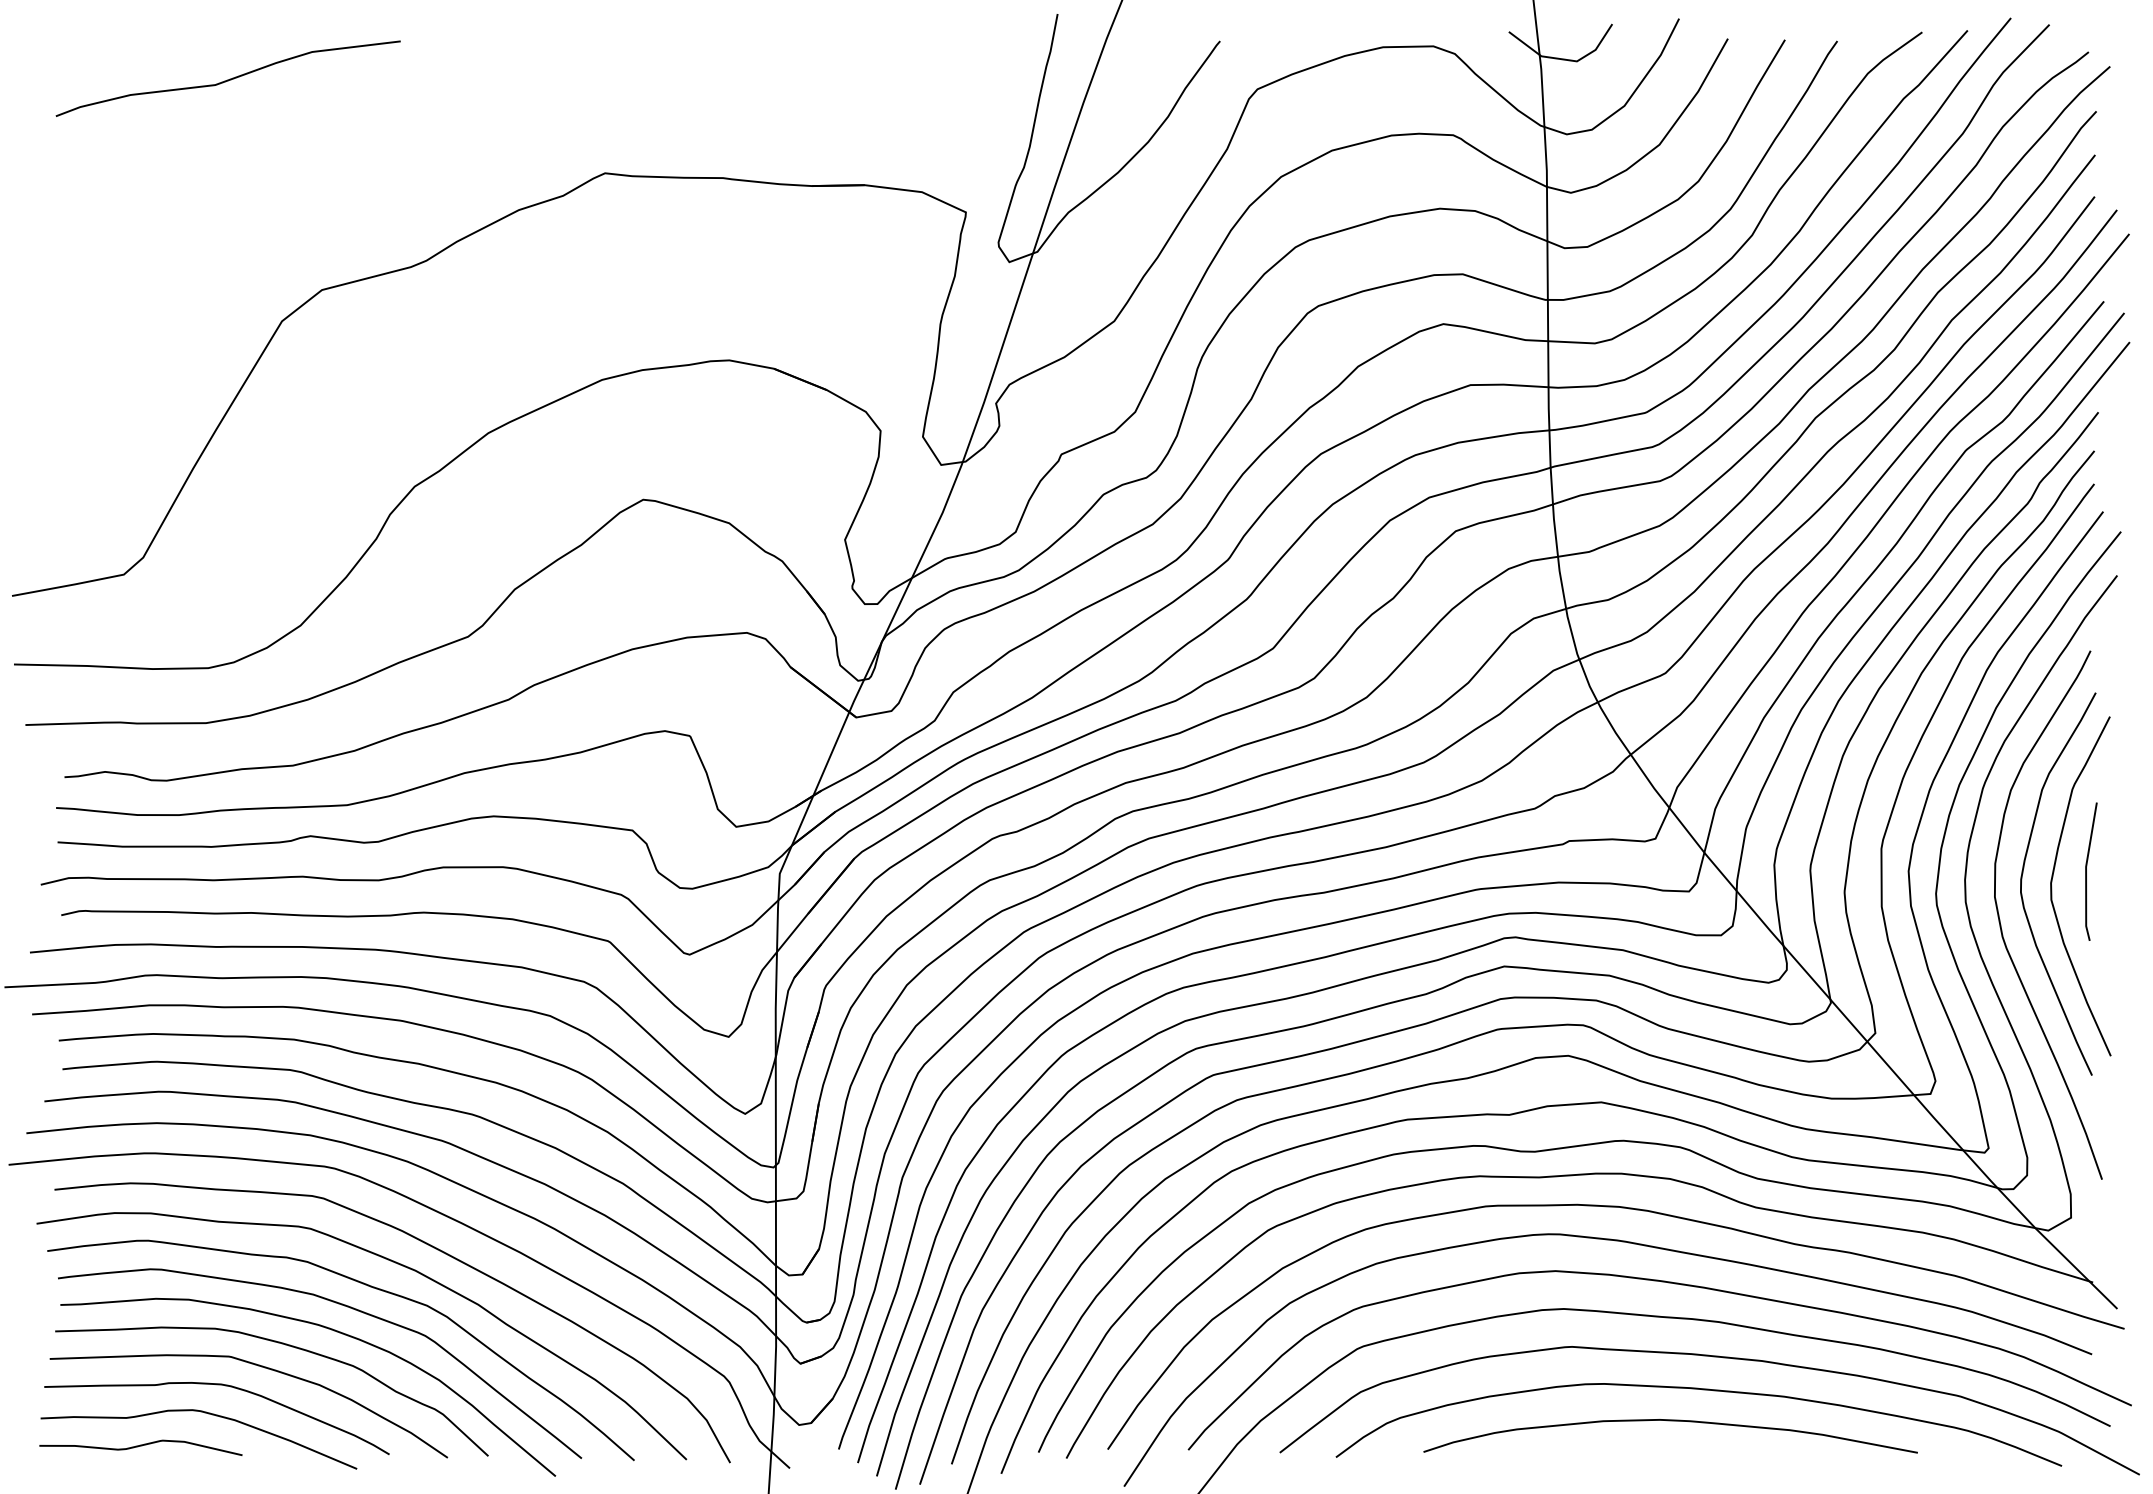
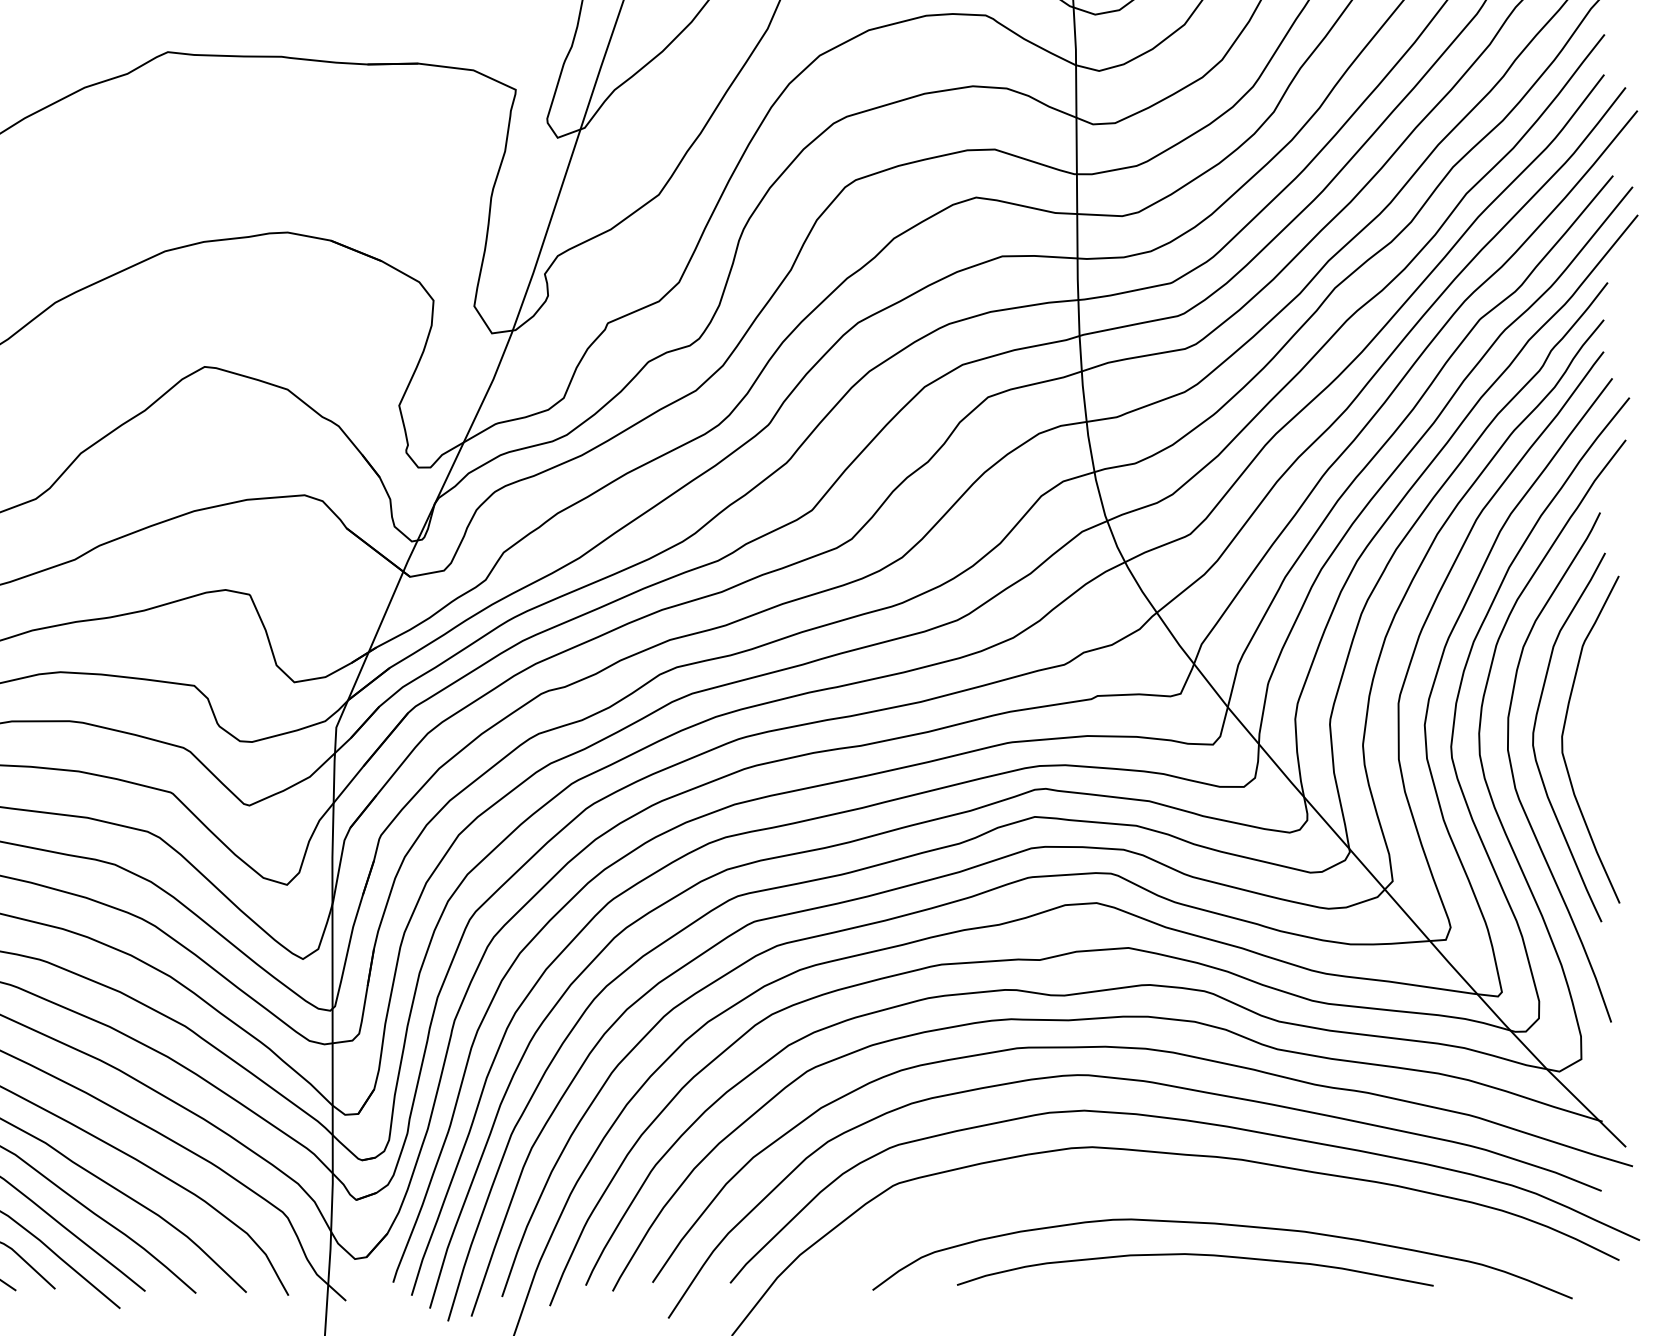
line: (2086, 871) -> (1596, 725), removed
curve: (1713, 1357) -> (1236, 1193), removed

